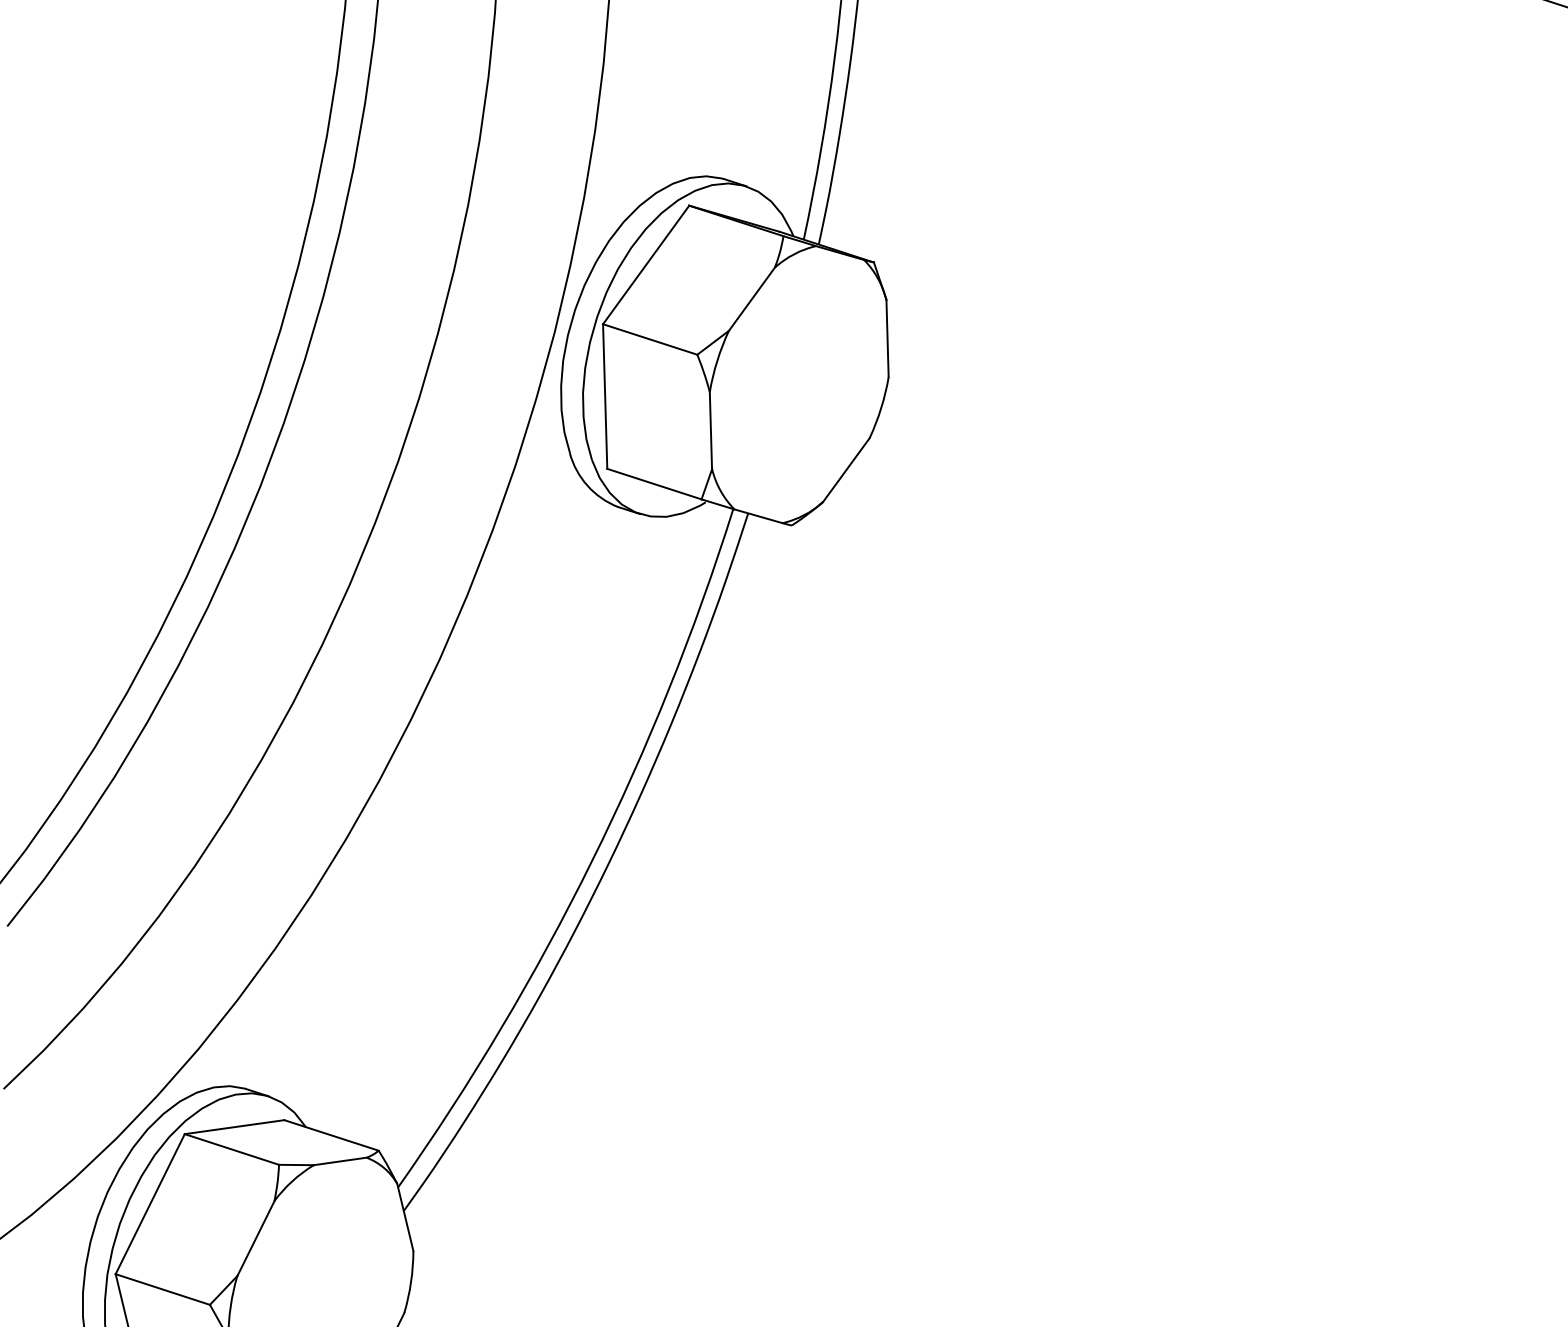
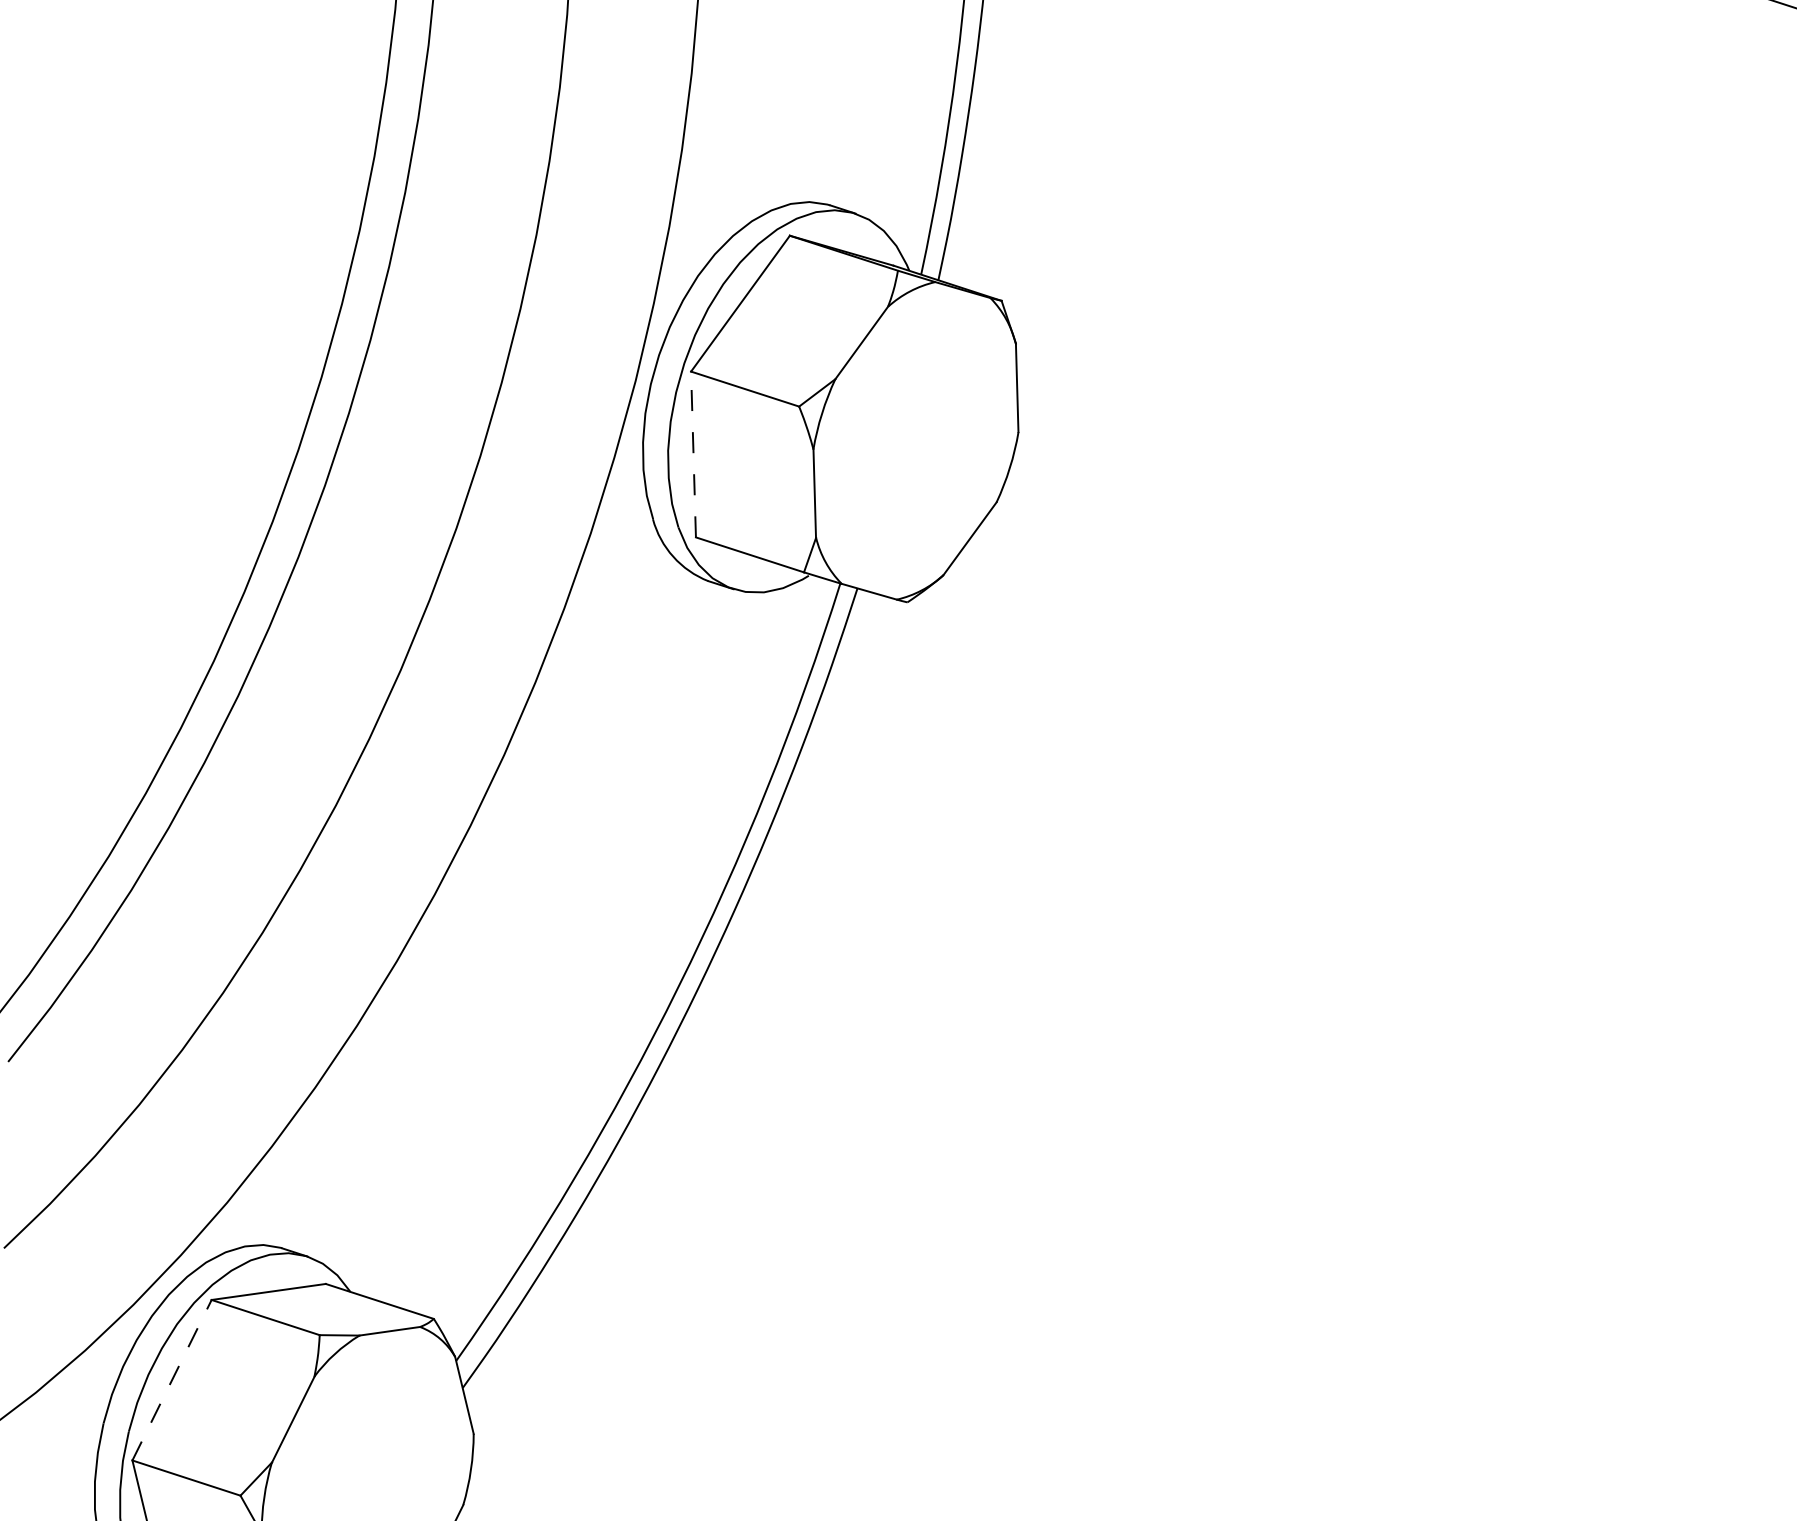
line: (605, 396) -> (693, 454), solid -> dashed
line: (150, 1203) -> (172, 1379), solid -> dashed

